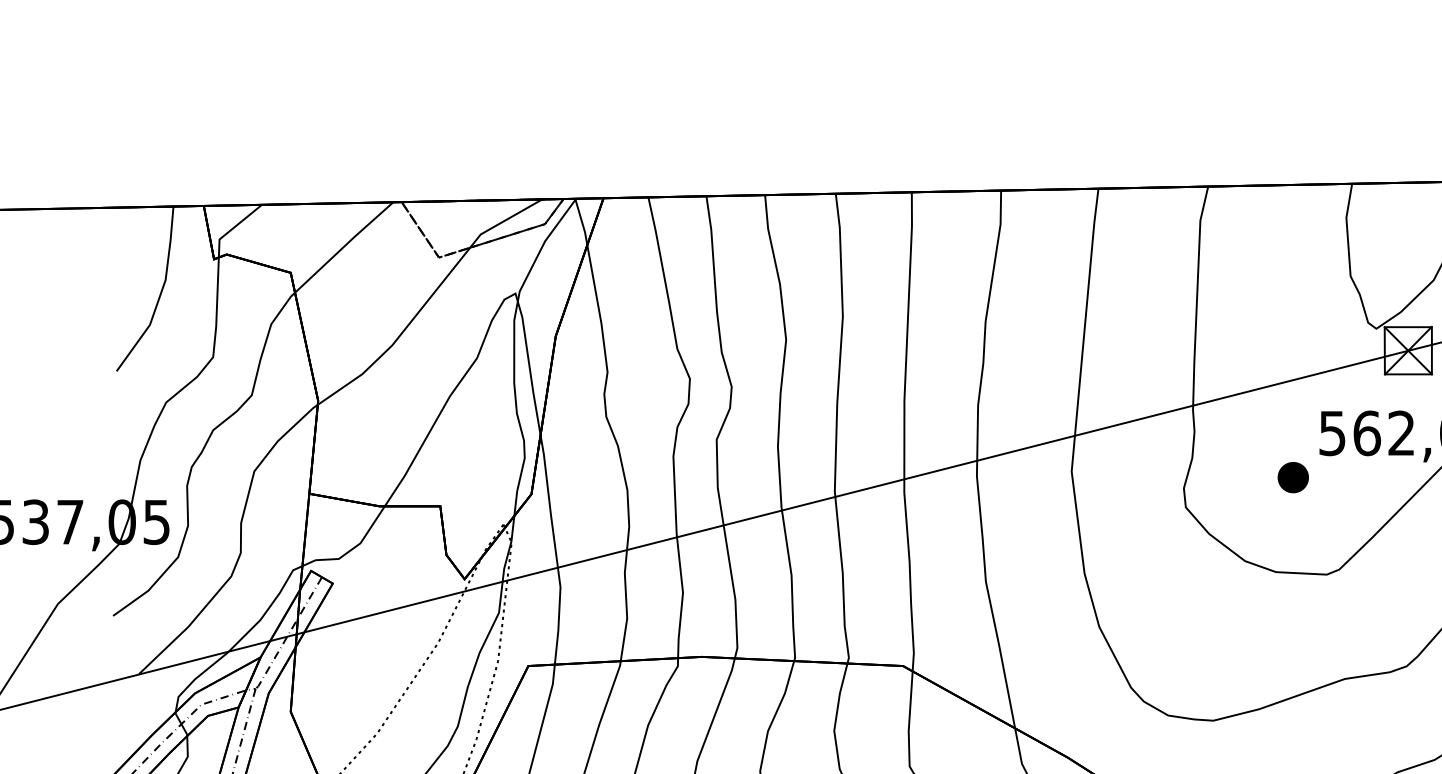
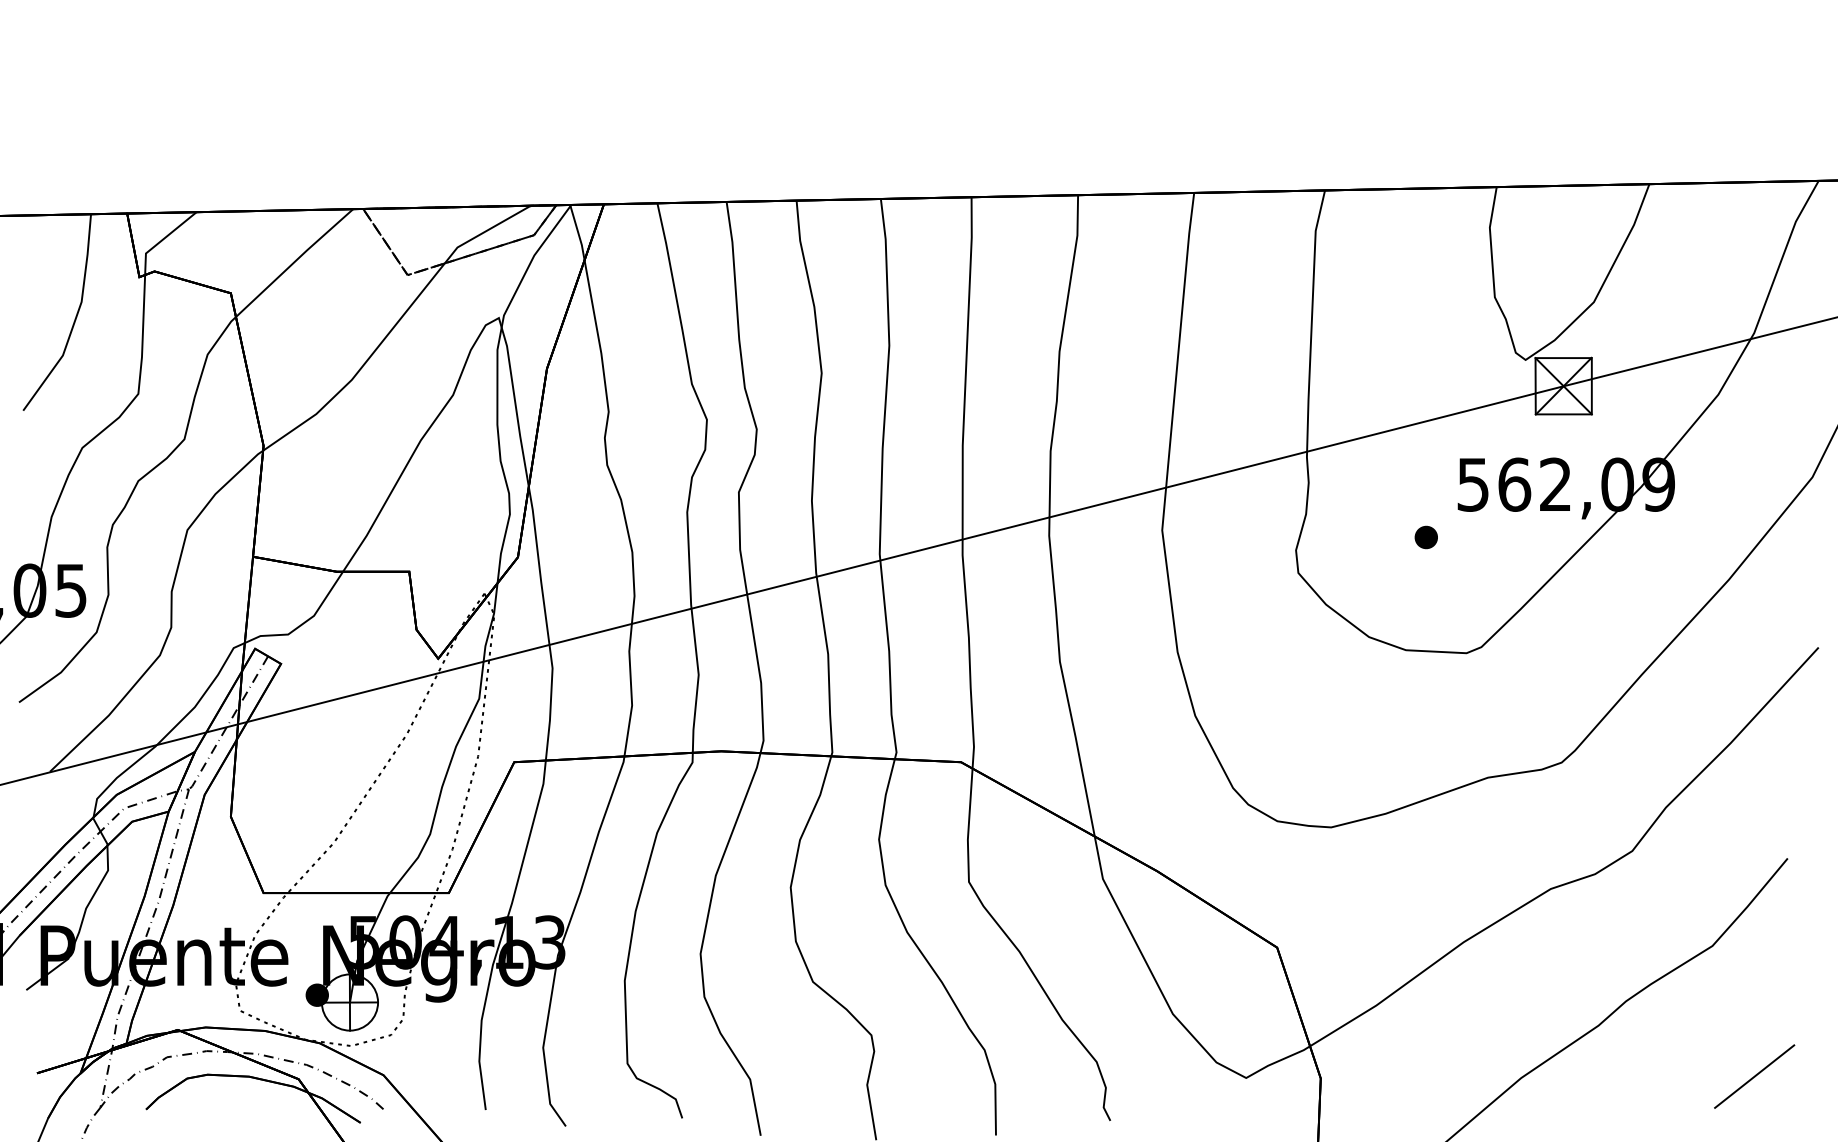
part: (1292, 477) -> (1425, 537), size x0.62

